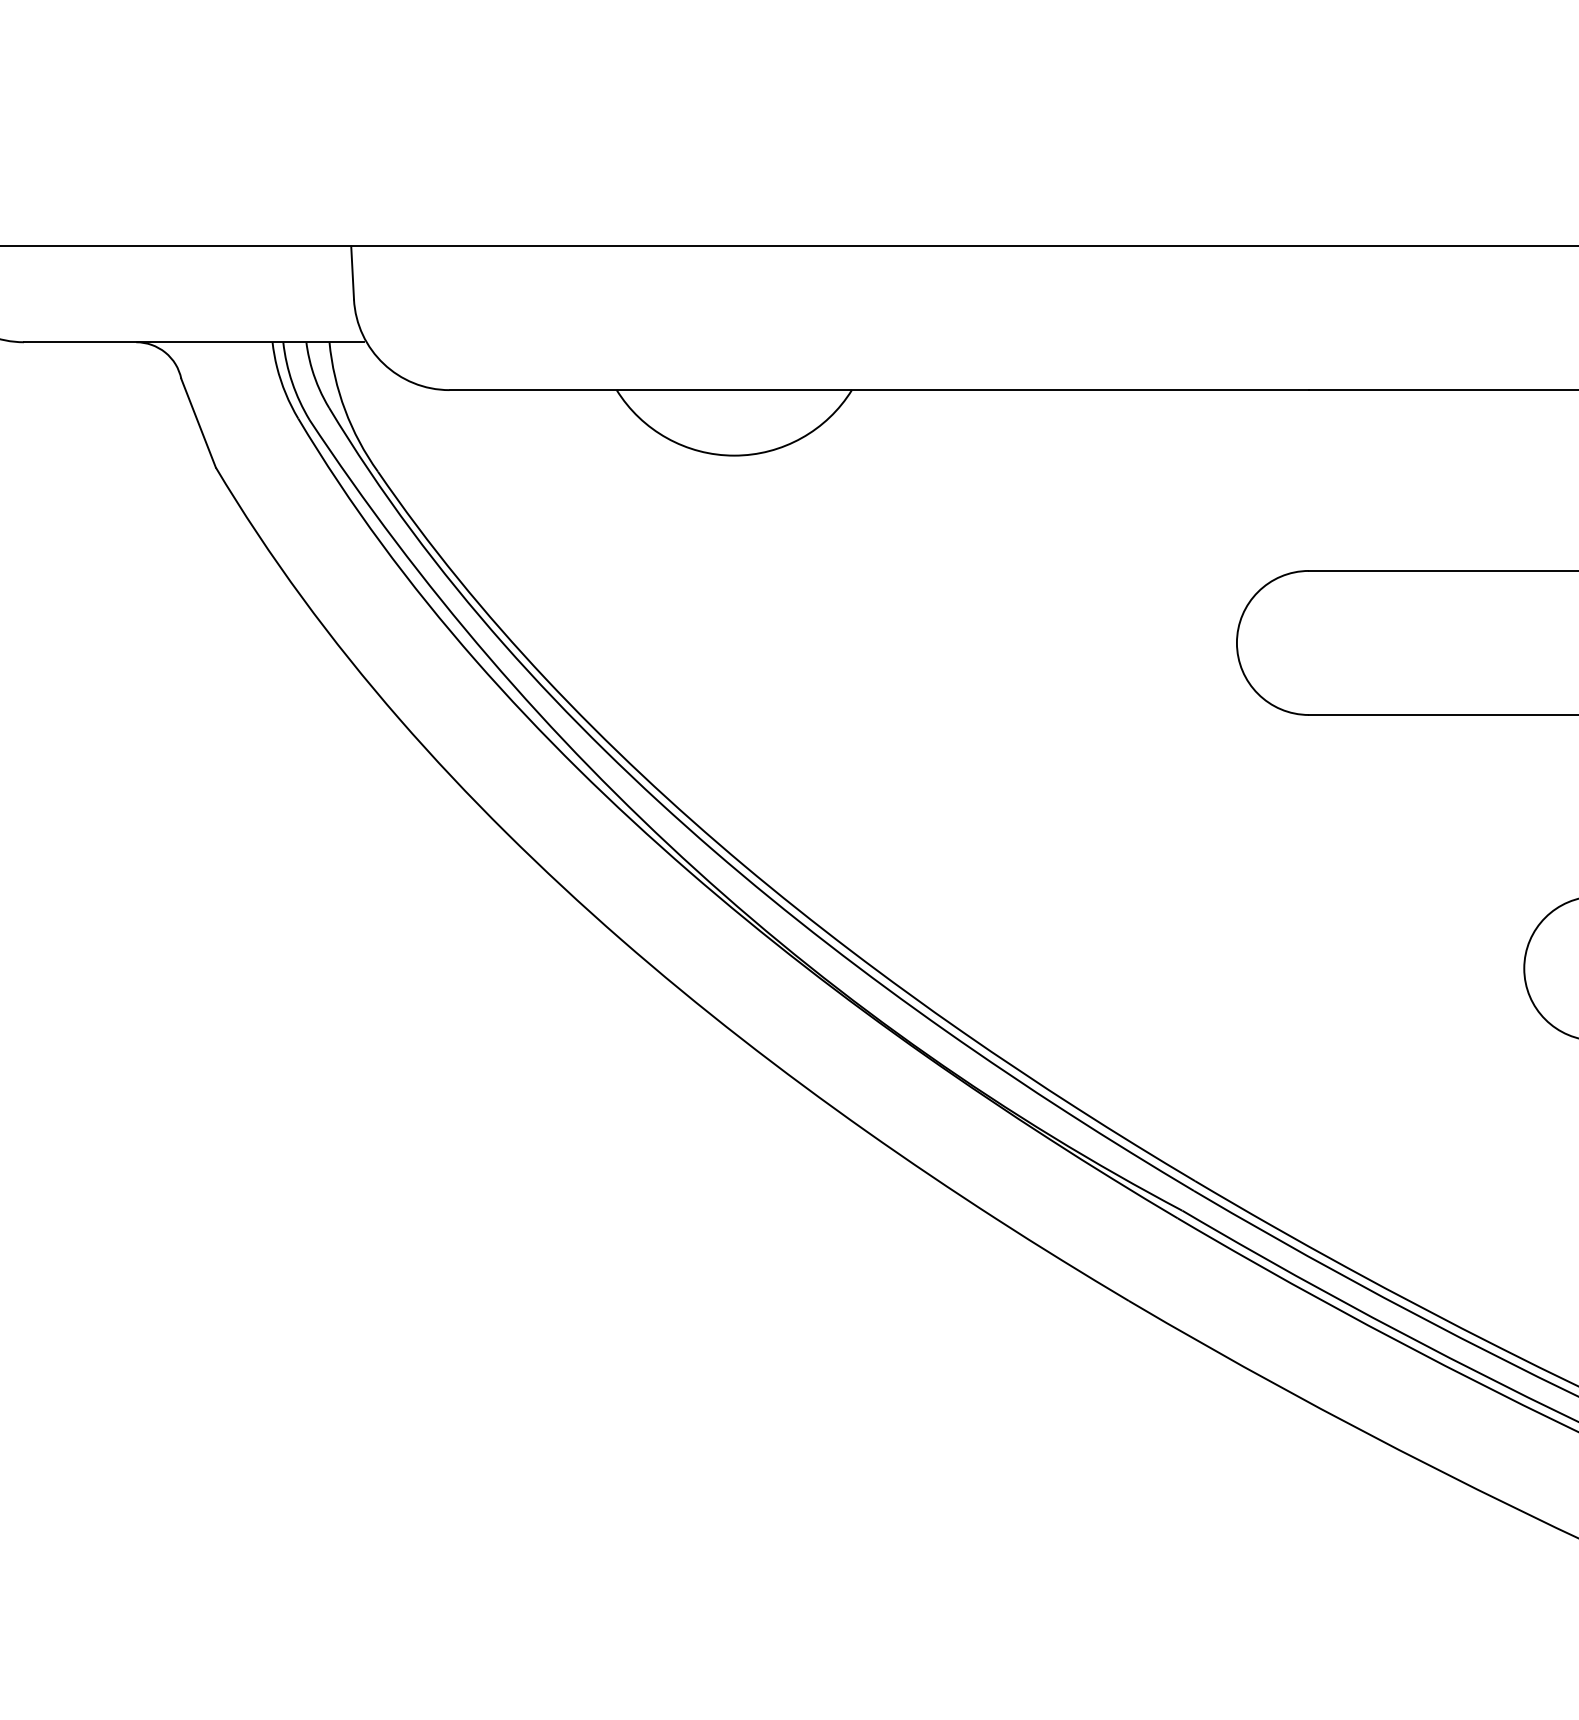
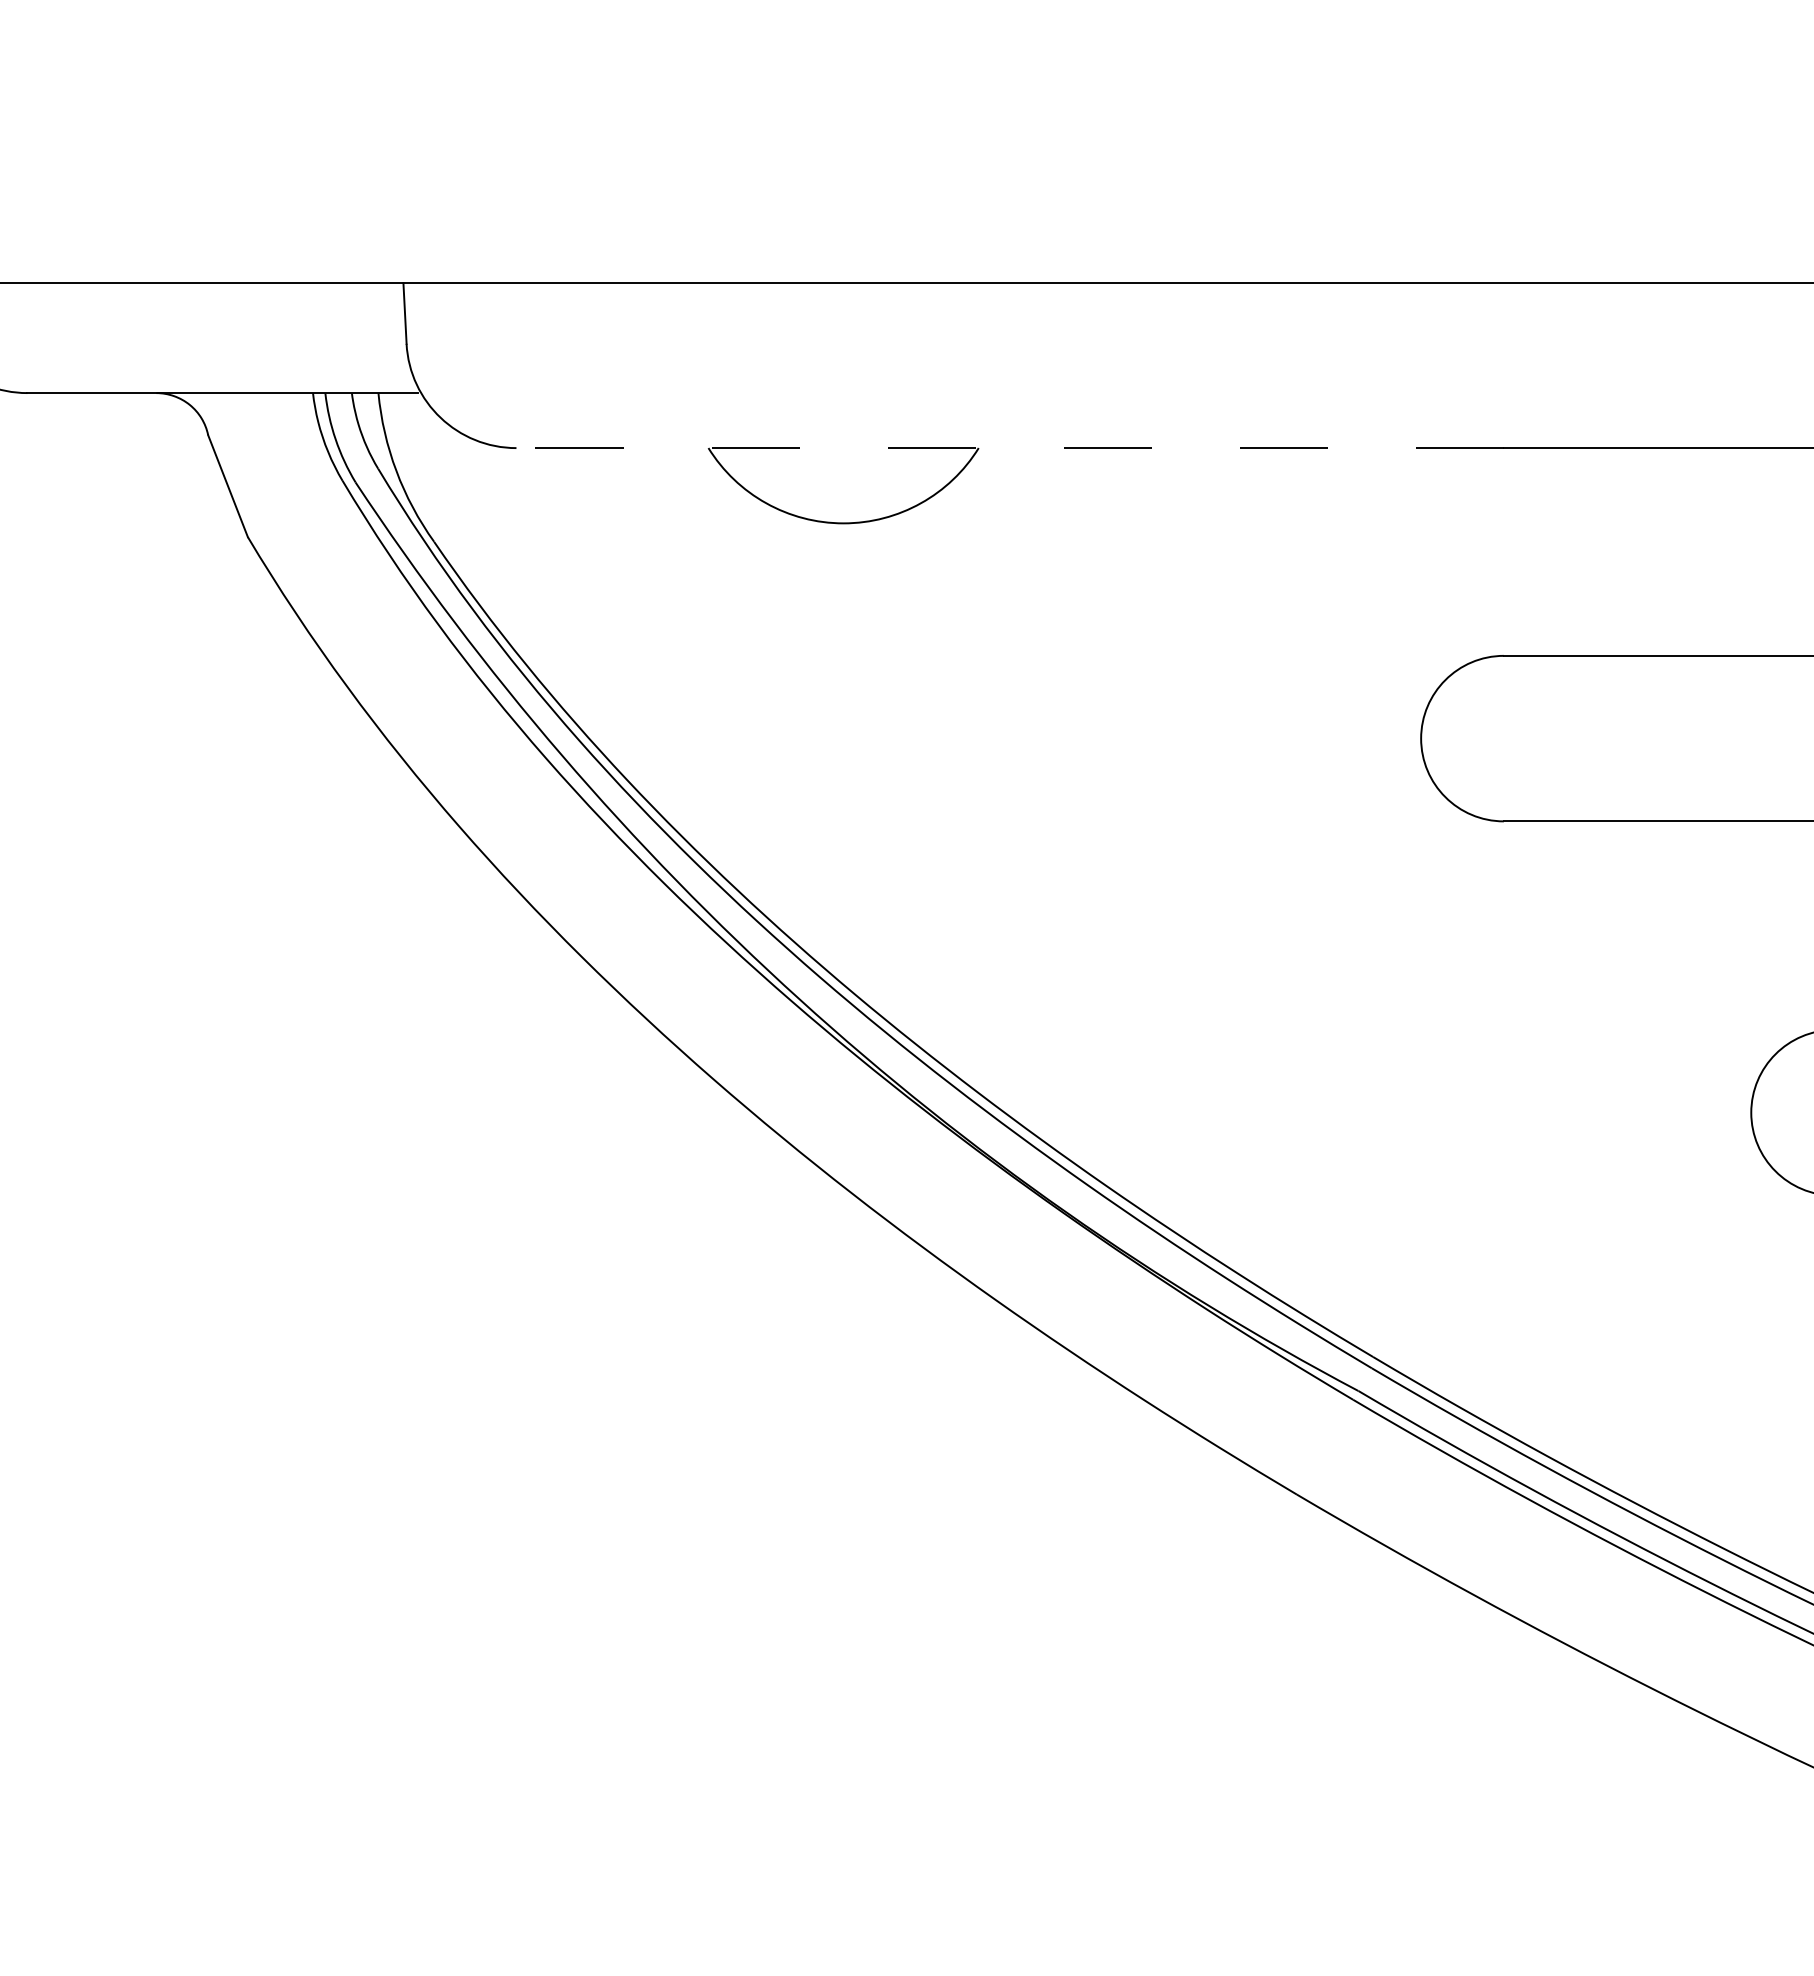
line: (879, 390) -> (1010, 448), solid -> dashed

